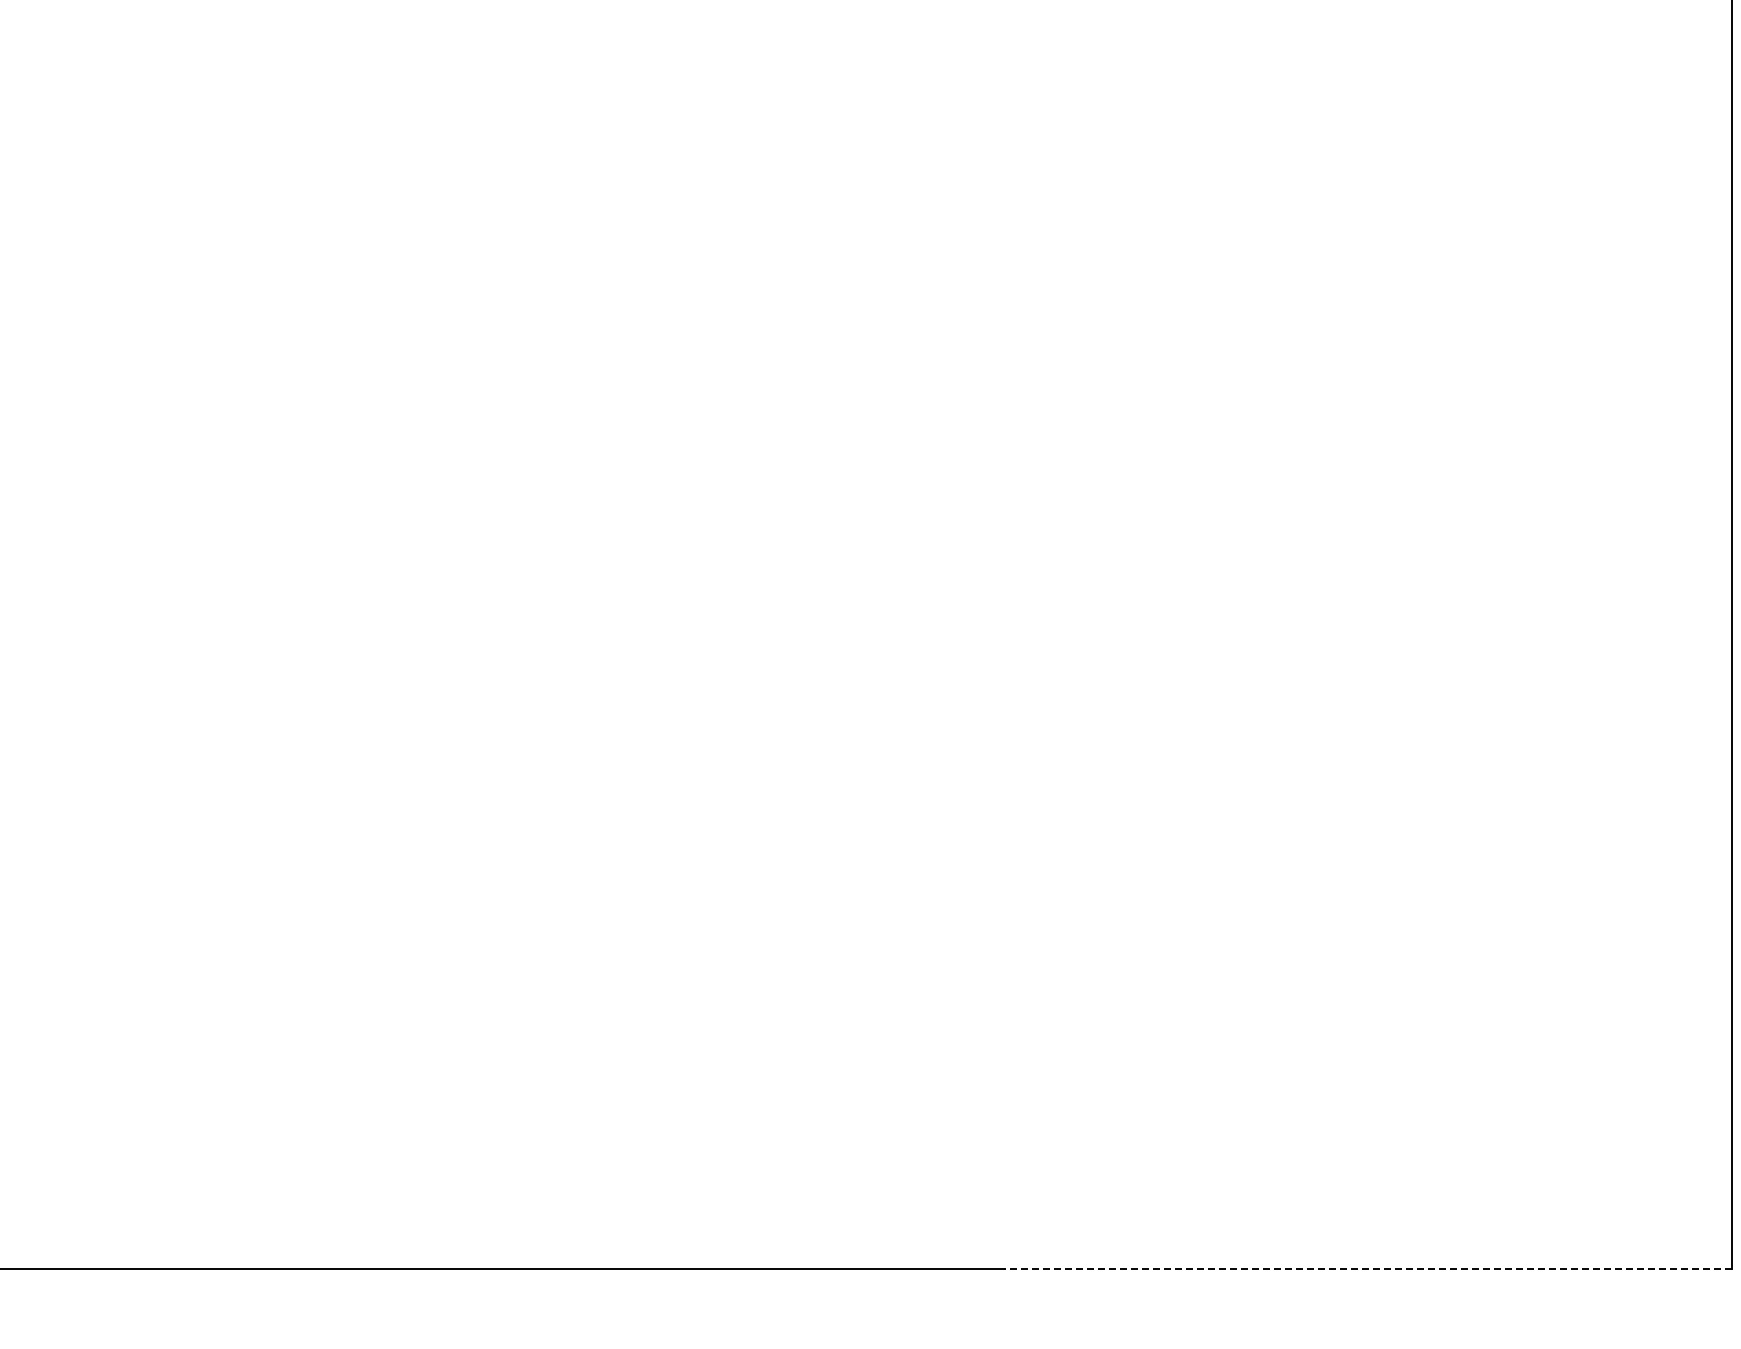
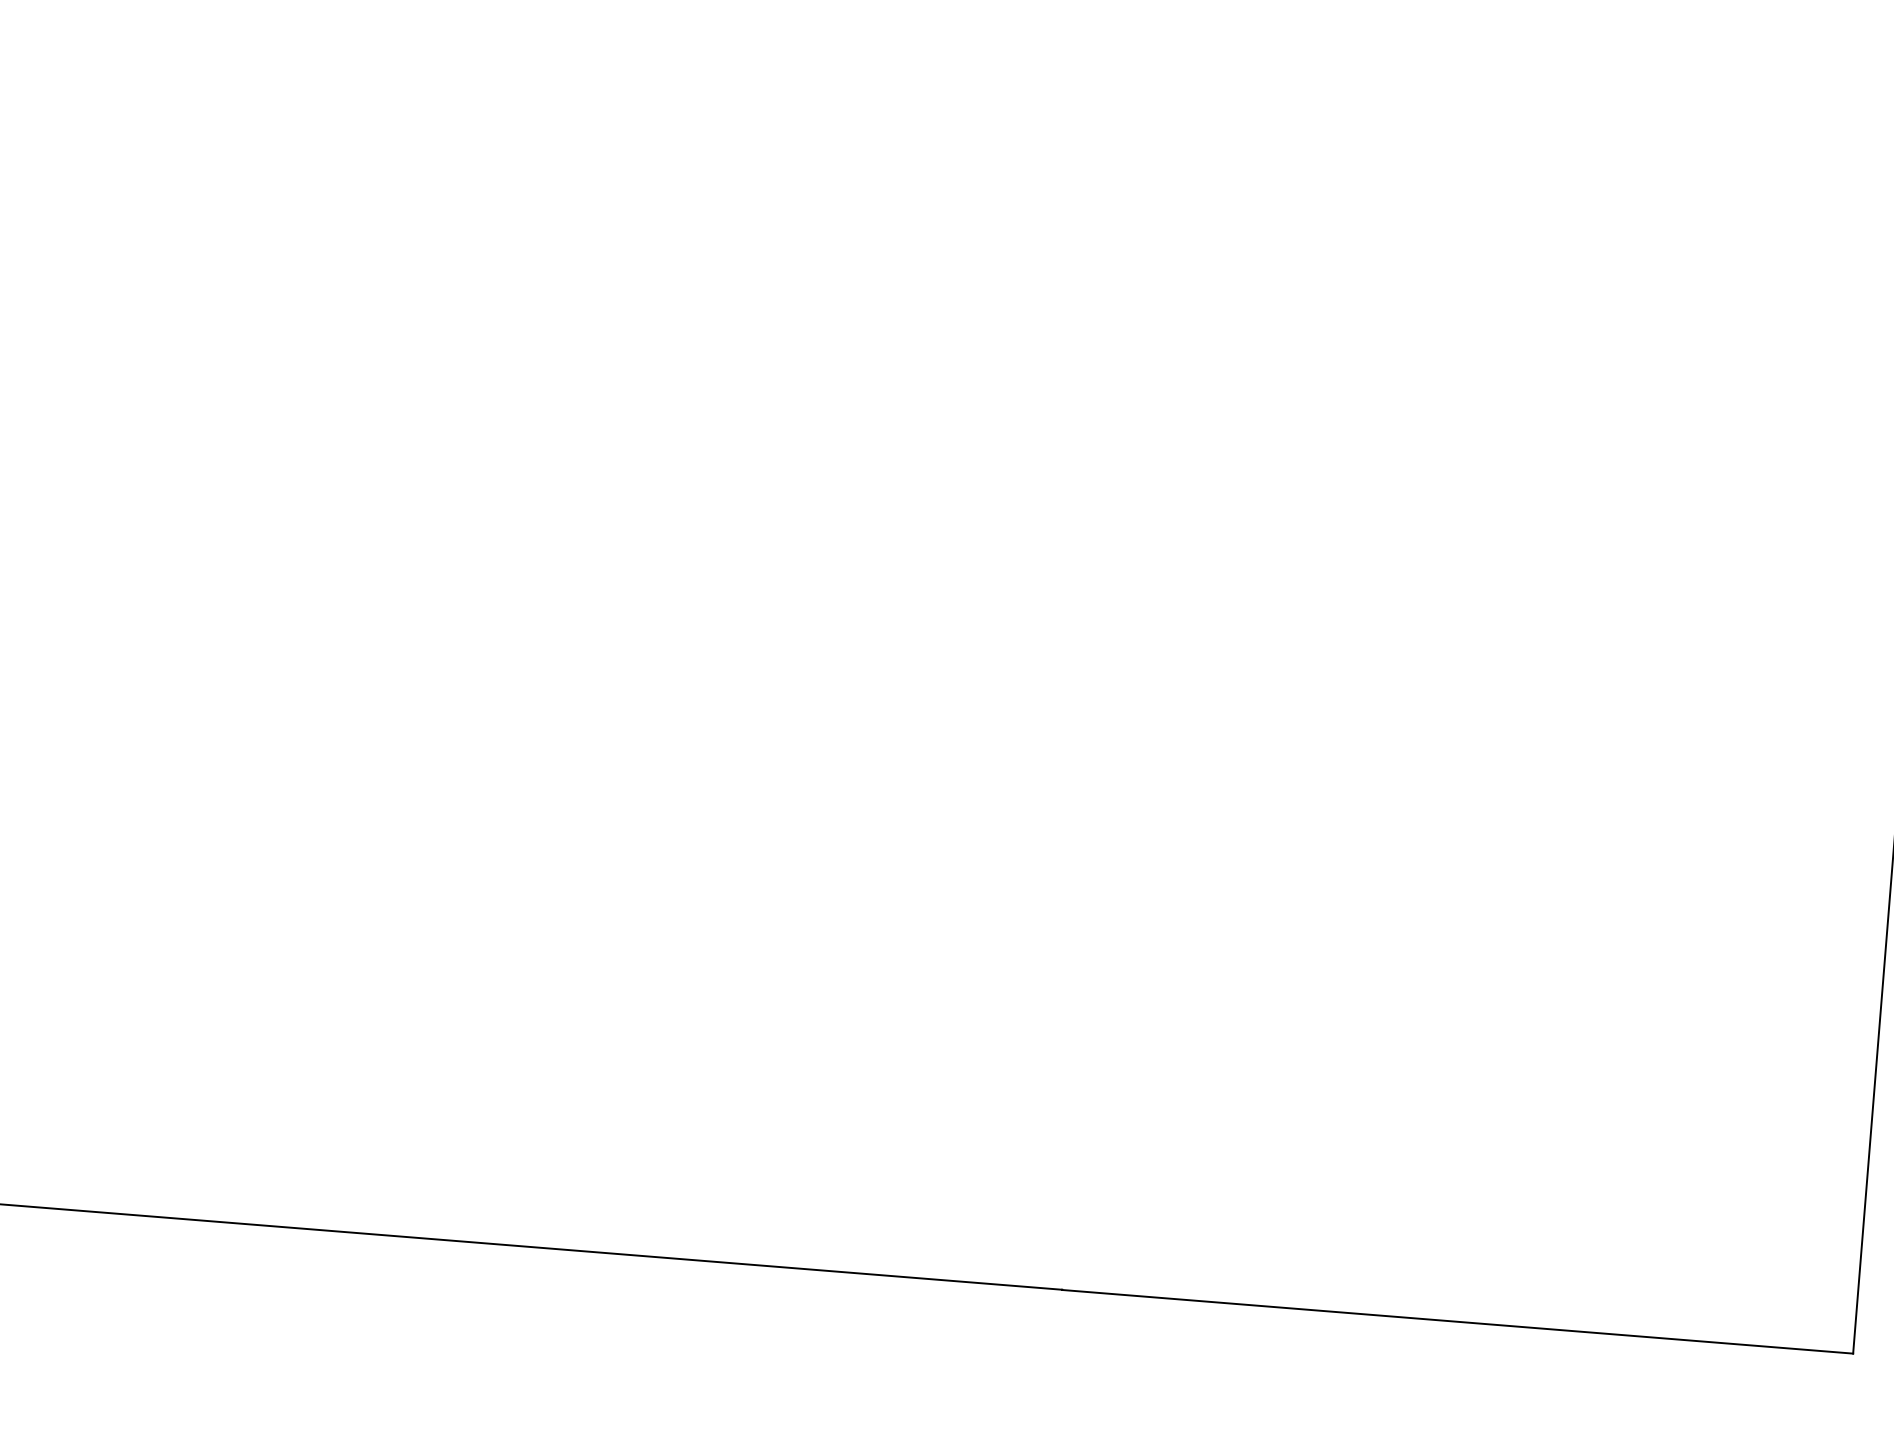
line: (1367, 1268) -> (1457, 1321), dashed -> solid

